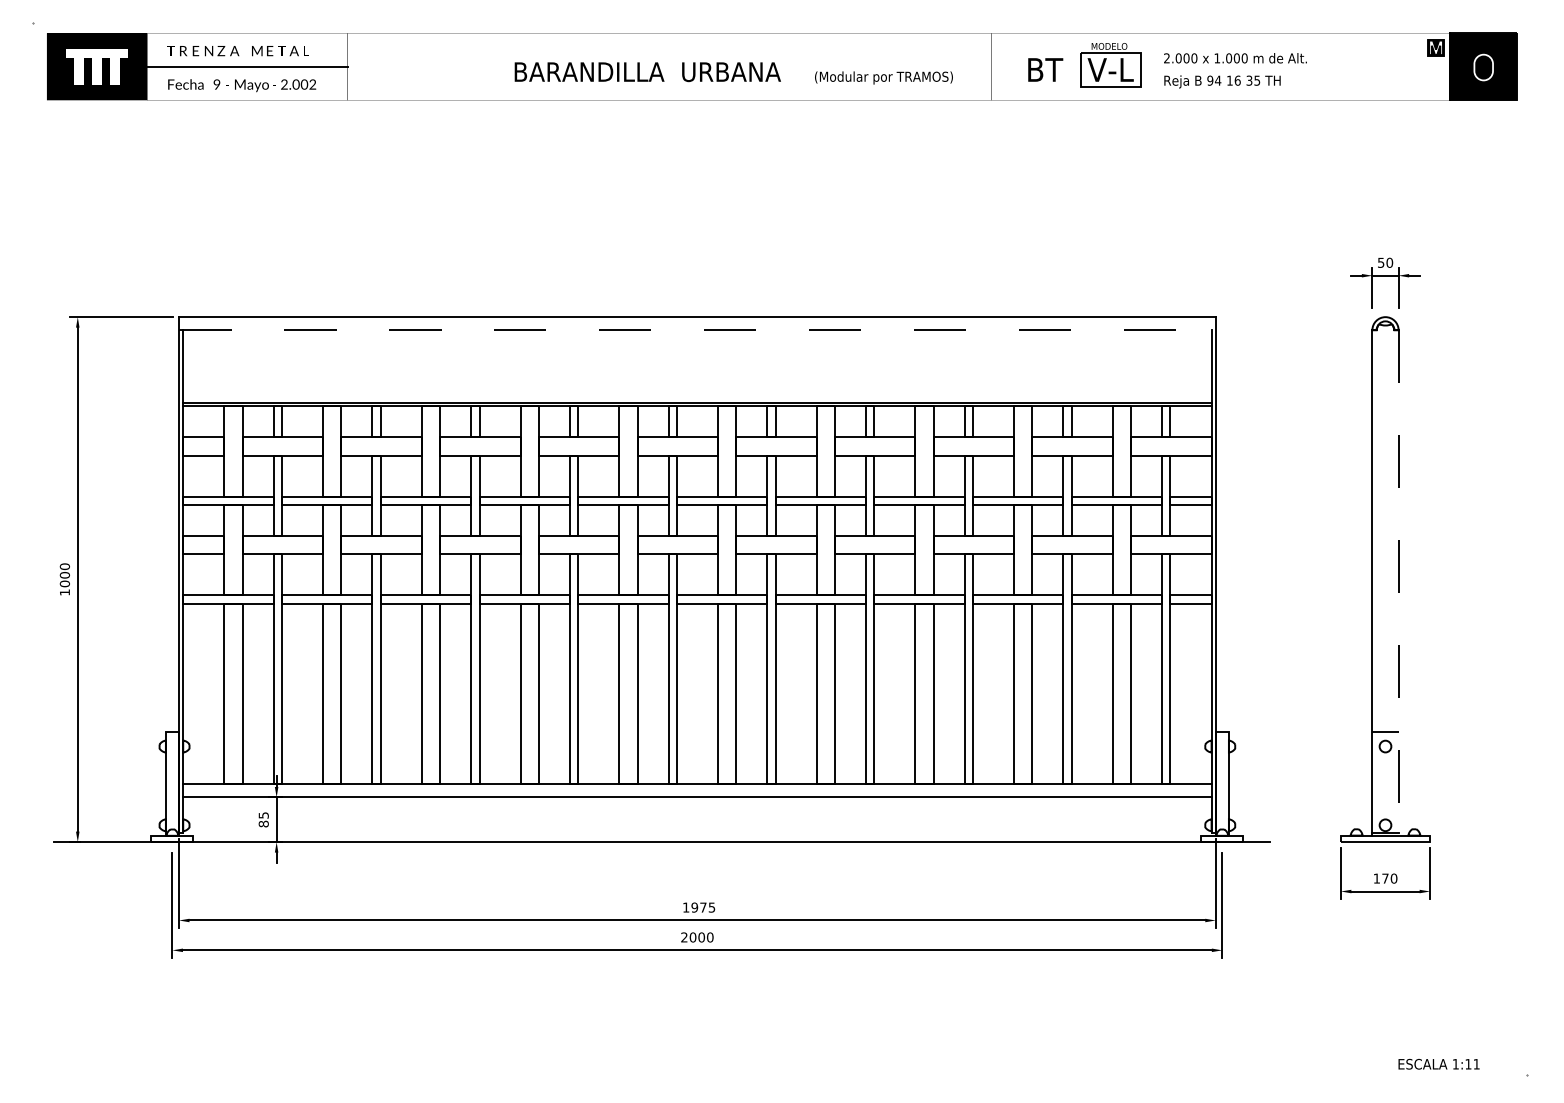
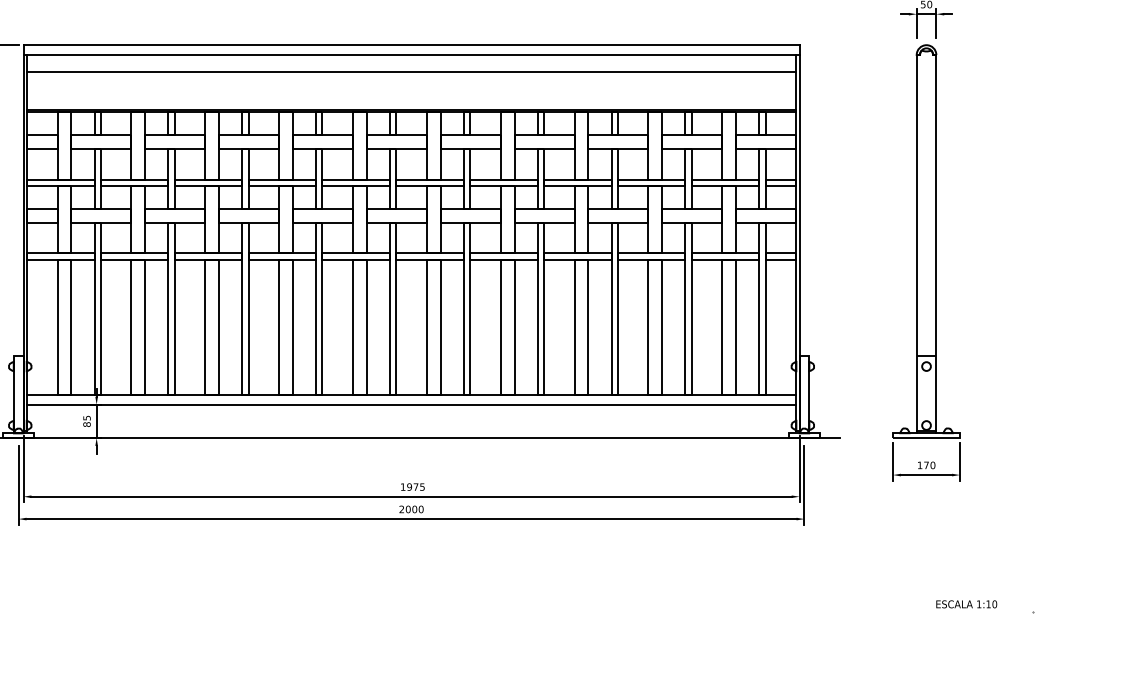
line: (697, 330) -> (411, 55), dashed -> solid
line: (697, 352) -> (411, 71), added
line: (1398, 583) -> (936, 244), dashed -> solid
text: (1476, 1063) -> (994, 603), 1:11 -> 1:10

